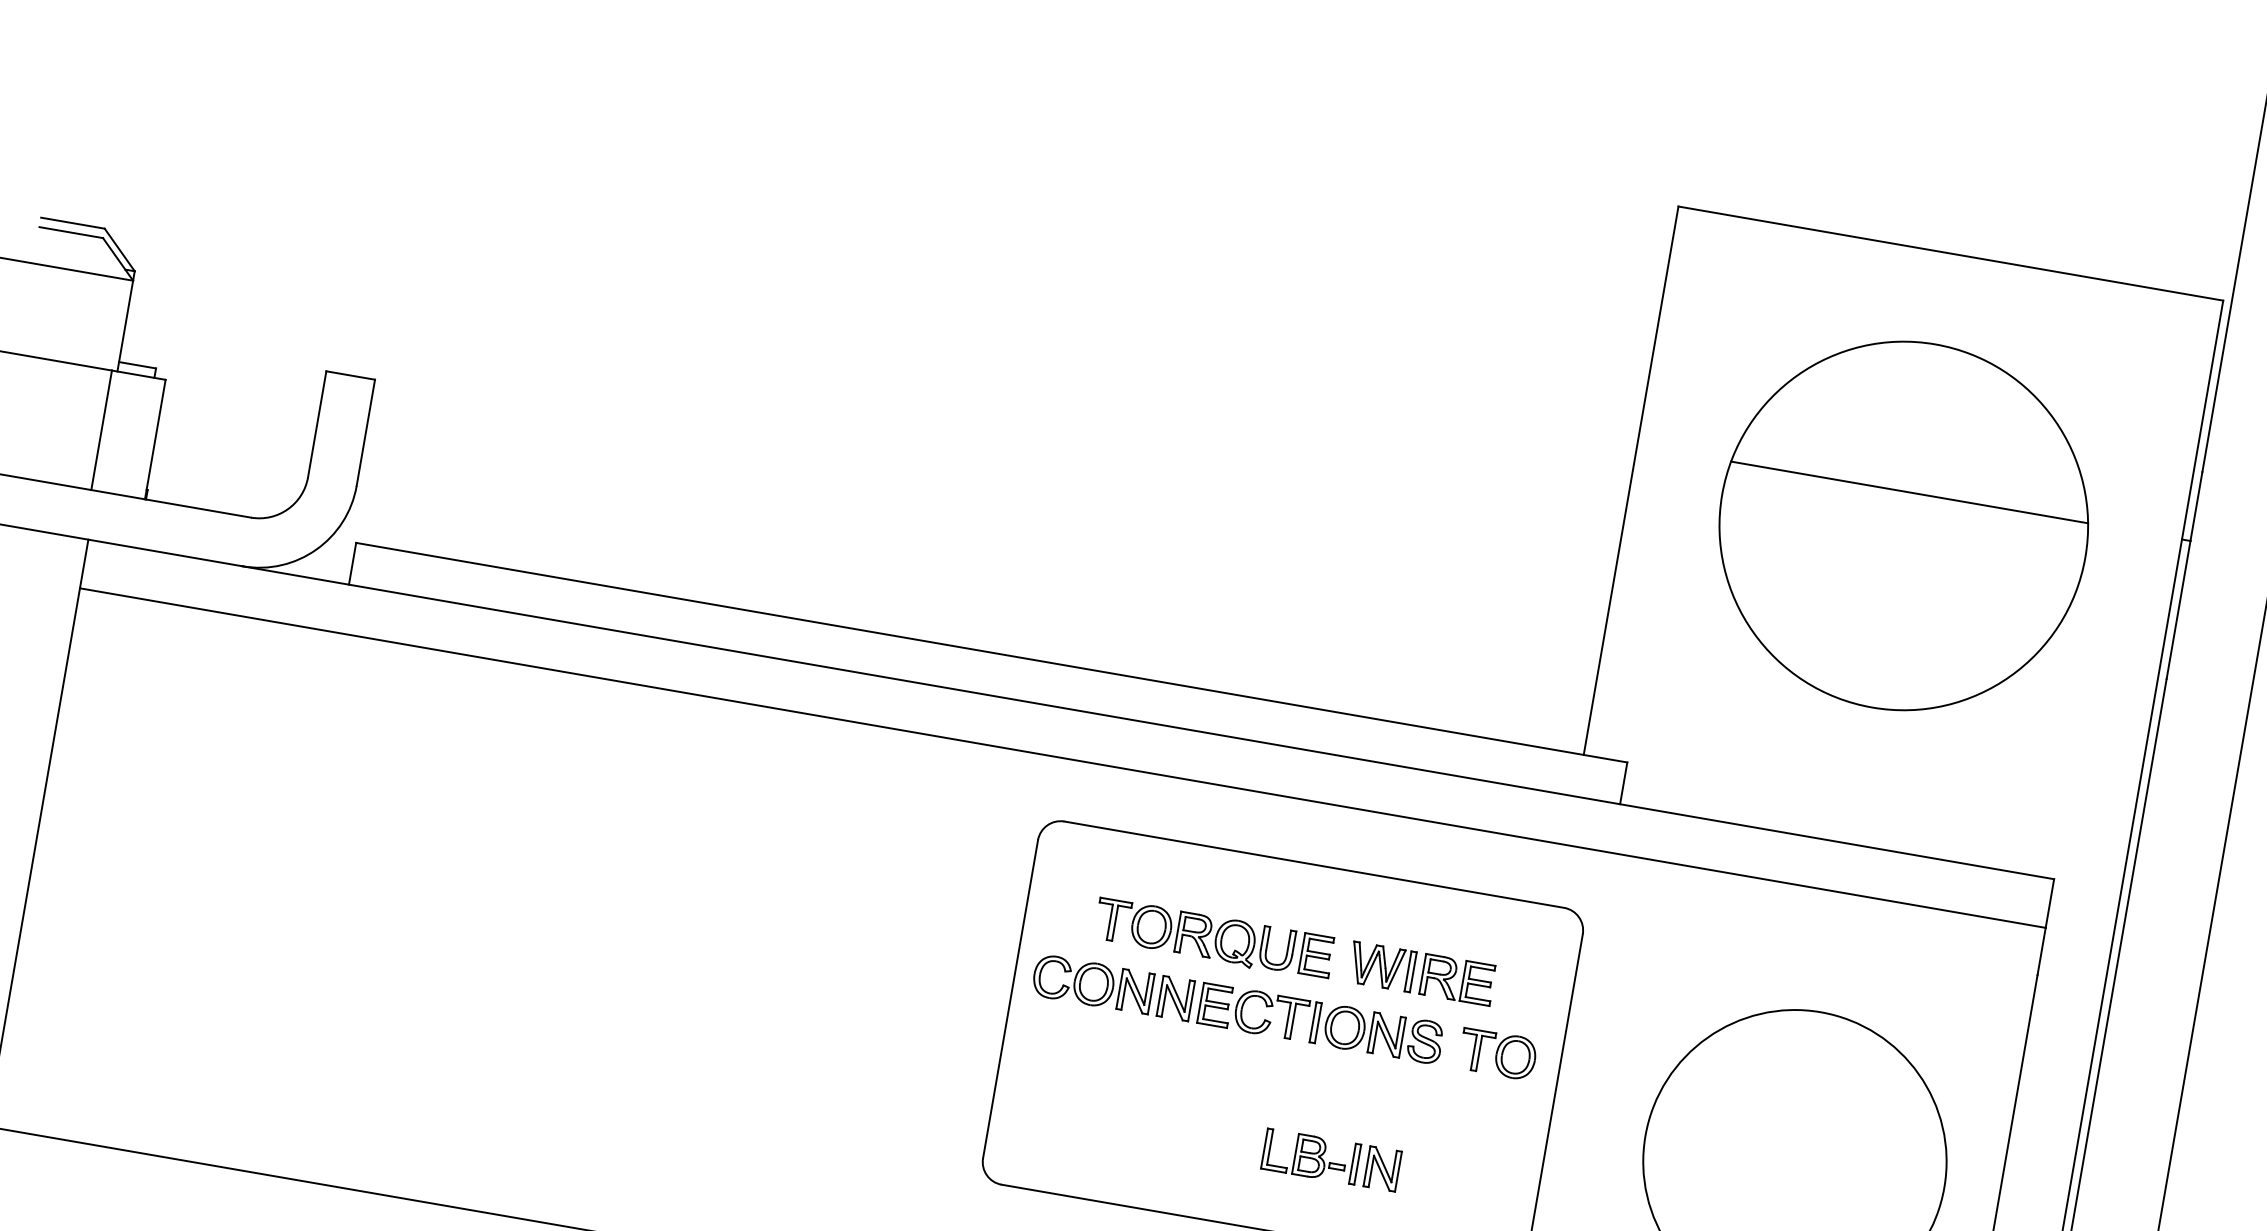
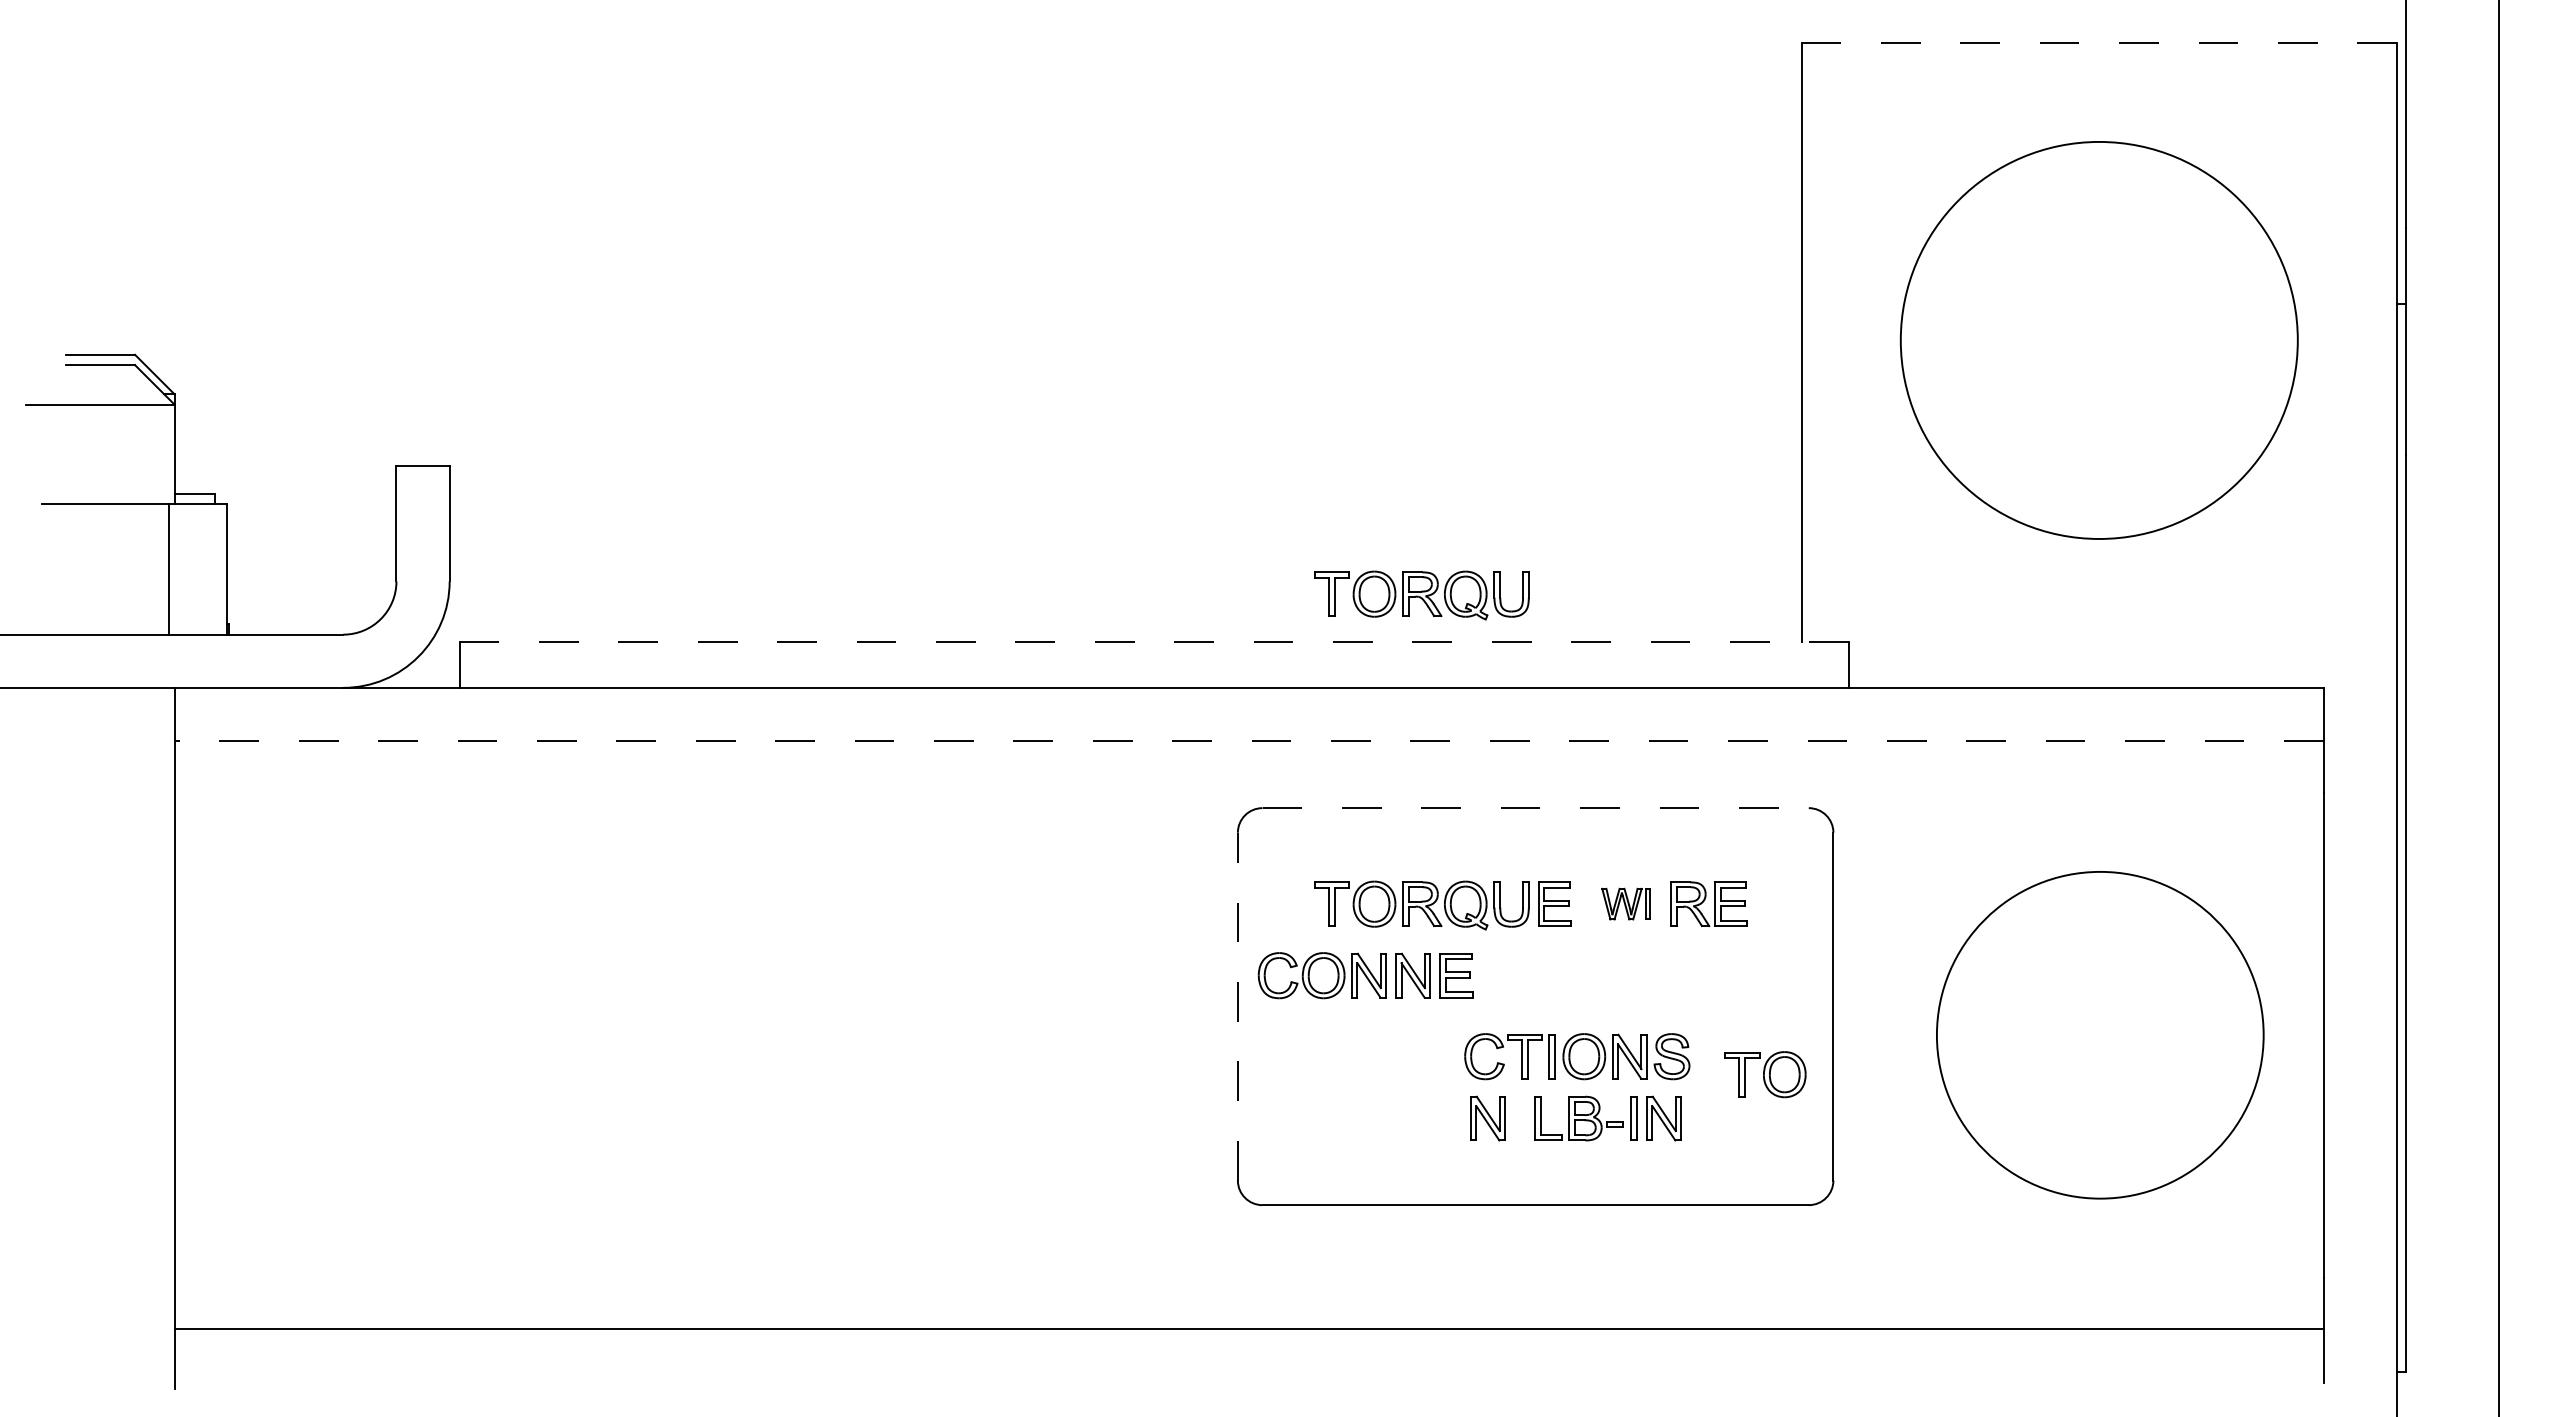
line: (1951, 253) -> (2099, 42), solid -> dashed
line: (1909, 492) -> (2099, 303), removed
line: (991, 652) -> (1154, 642), solid -> dashed
part: (1243, 652) -> (1421, 595), added
line: (1062, 758) -> (1248, 741), solid -> dashed
line: (1315, 865) -> (1536, 808), solid -> dashed
part: (1381, 966) -> (1625, 903), size x0.7
line: (1010, 999) -> (1237, 1006), solid -> dashed
part: (1338, 1026) -> (1577, 1056), moved
part: (1498, 1054) -> (1765, 1074), moved
part: (1221, 1141) -> (1487, 1118), added

